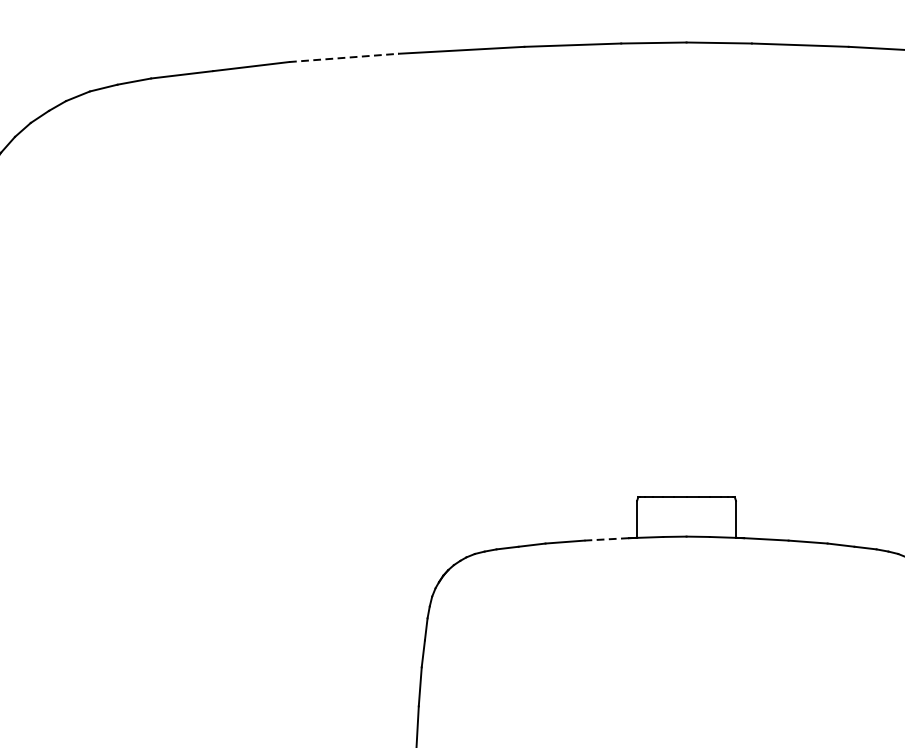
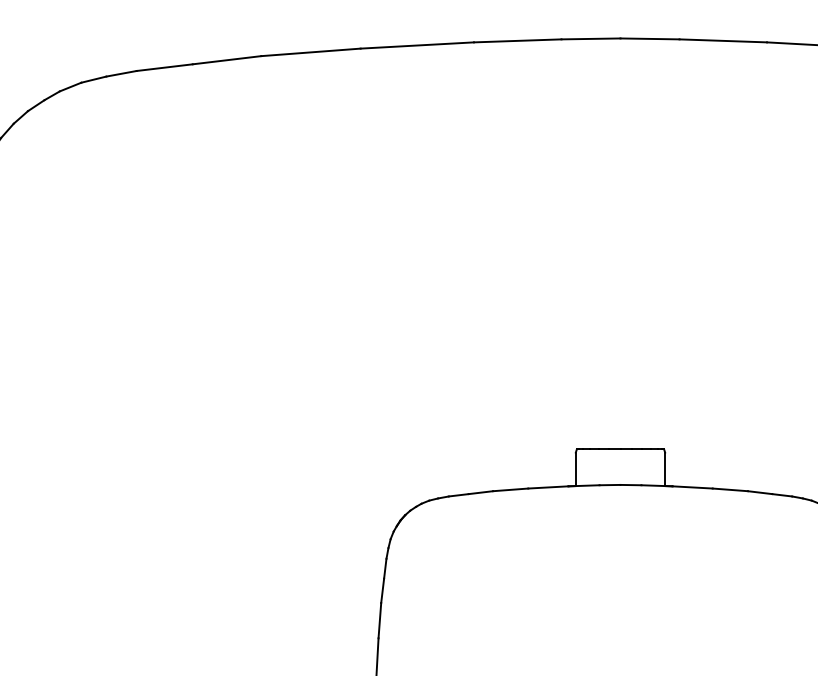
line: (343, 58) -> (310, 52), dashed -> solid
line: (606, 539) -> (548, 487), dashed -> solid

